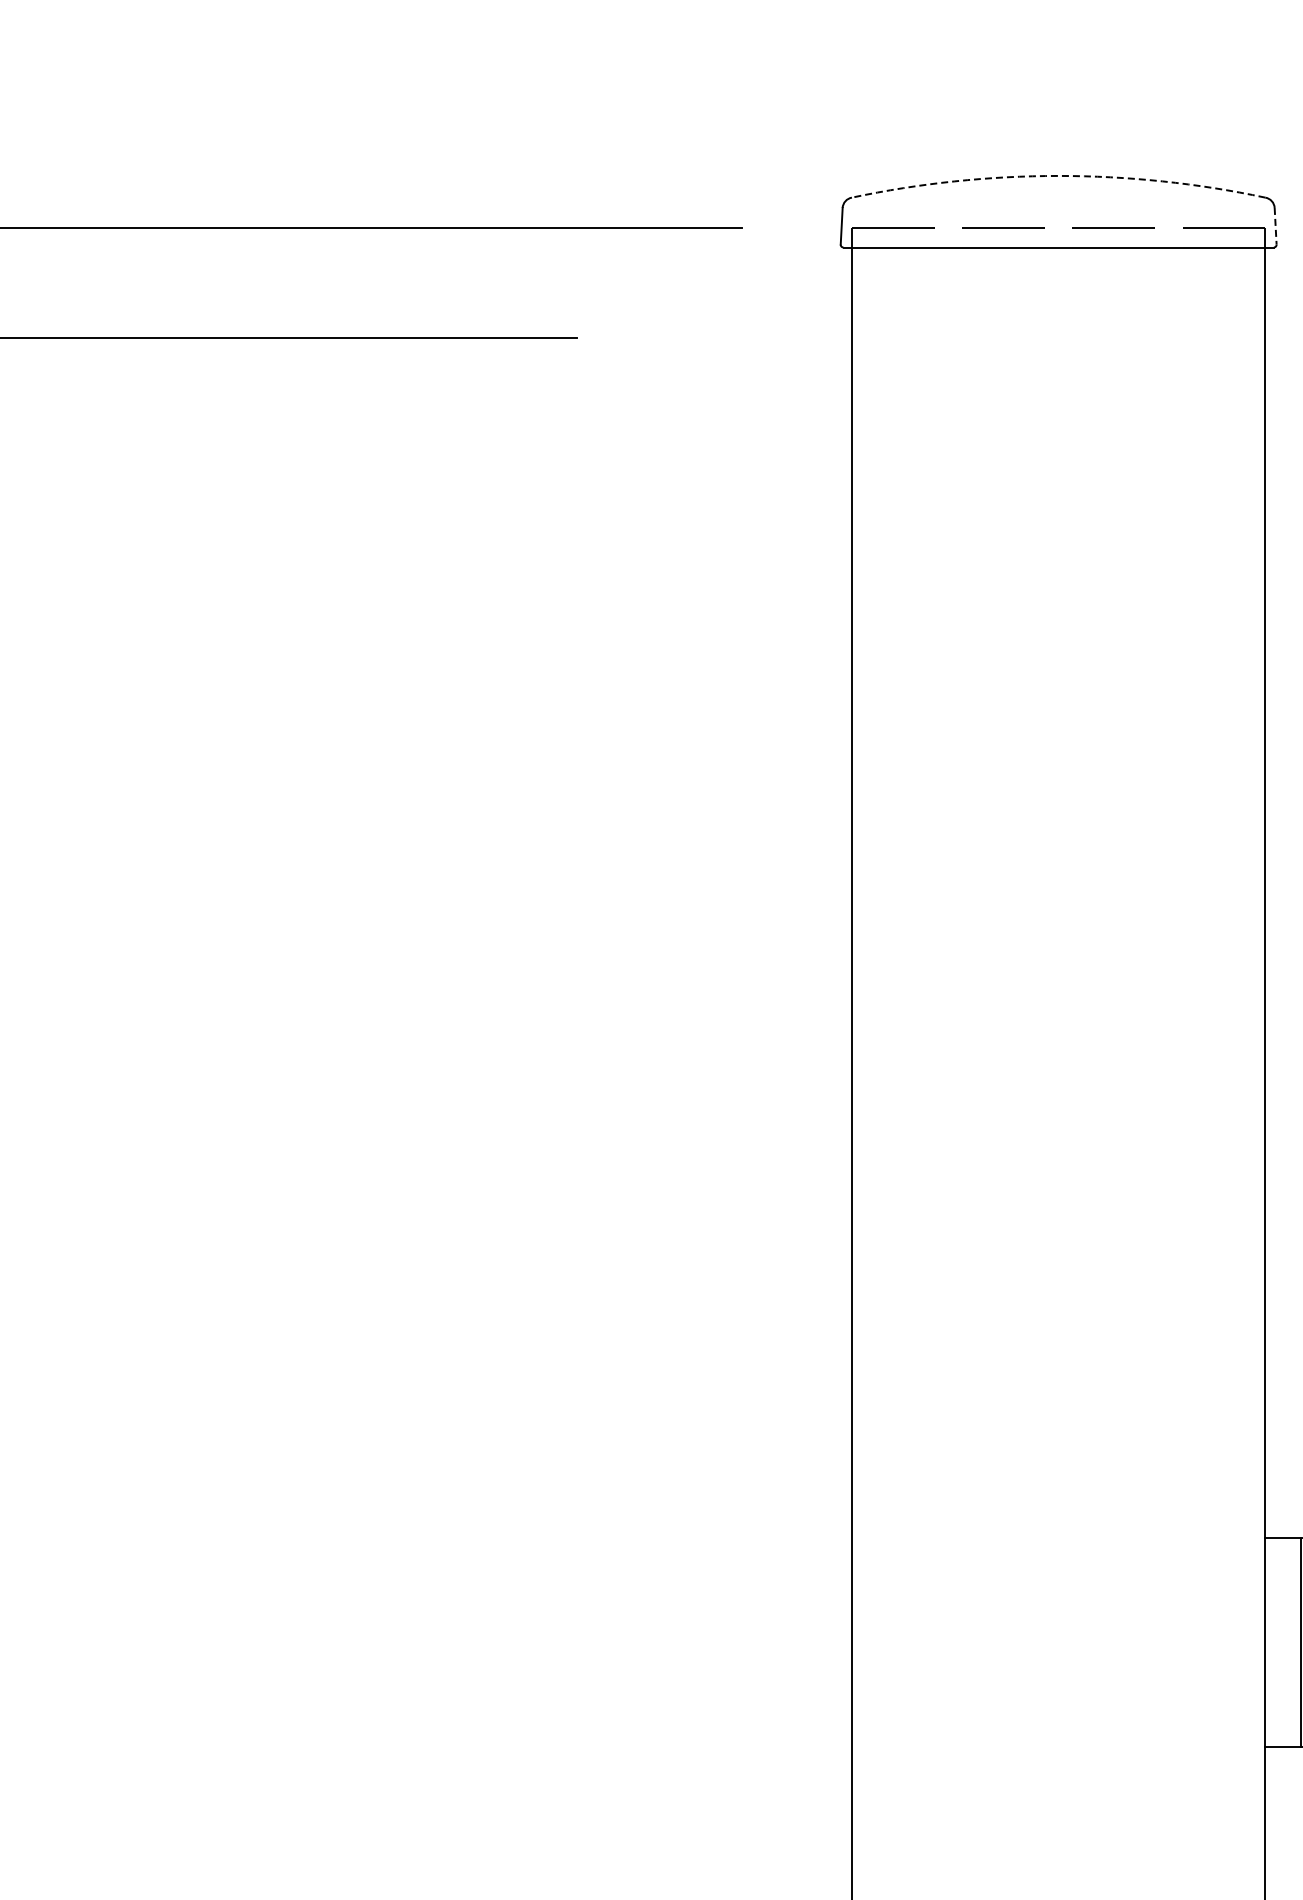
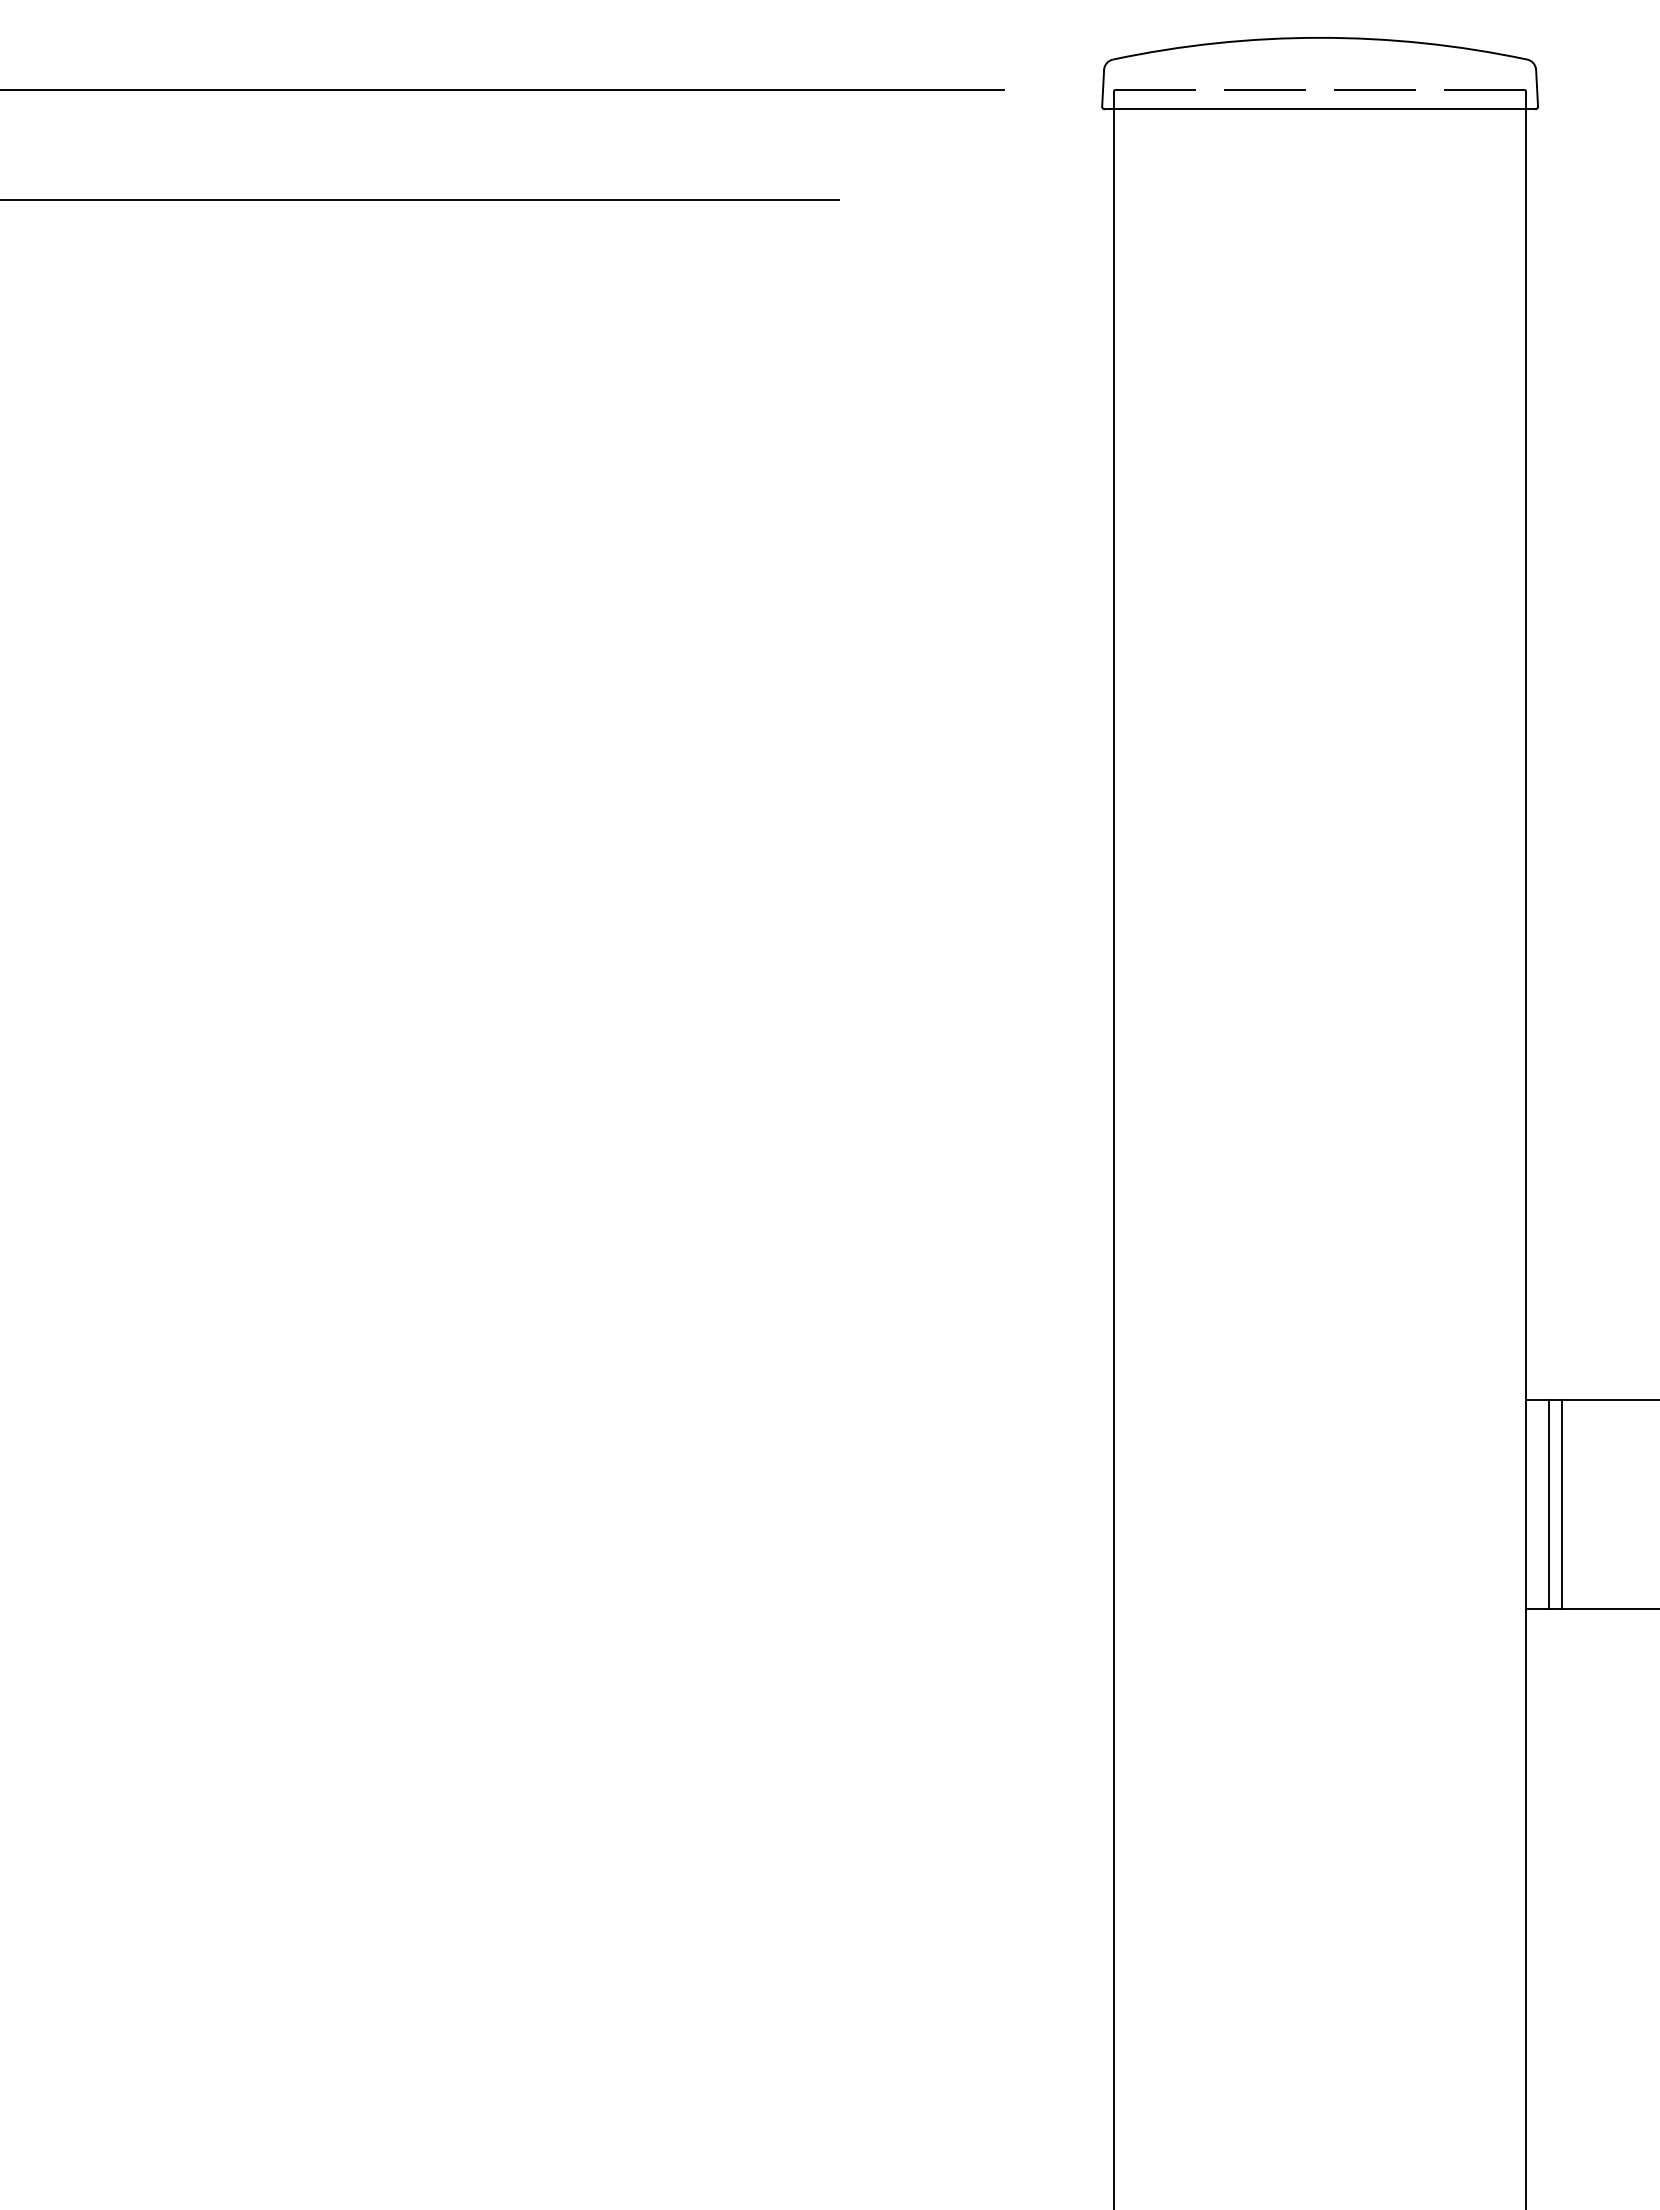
arc: (1059, 175) -> (1320, 37), dashed -> solid
line: (1276, 226) -> (1537, 88), dashed -> solid
line: (1287, 1642) -> (1548, 1504), added

